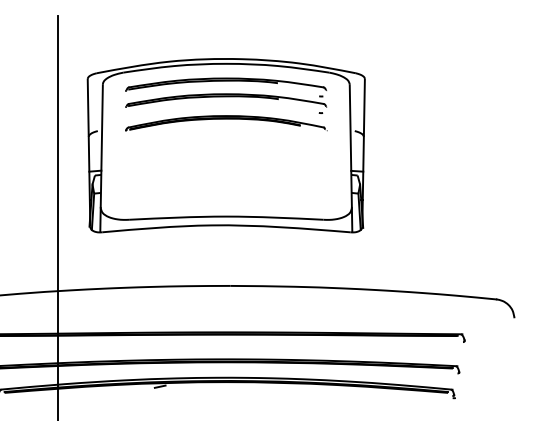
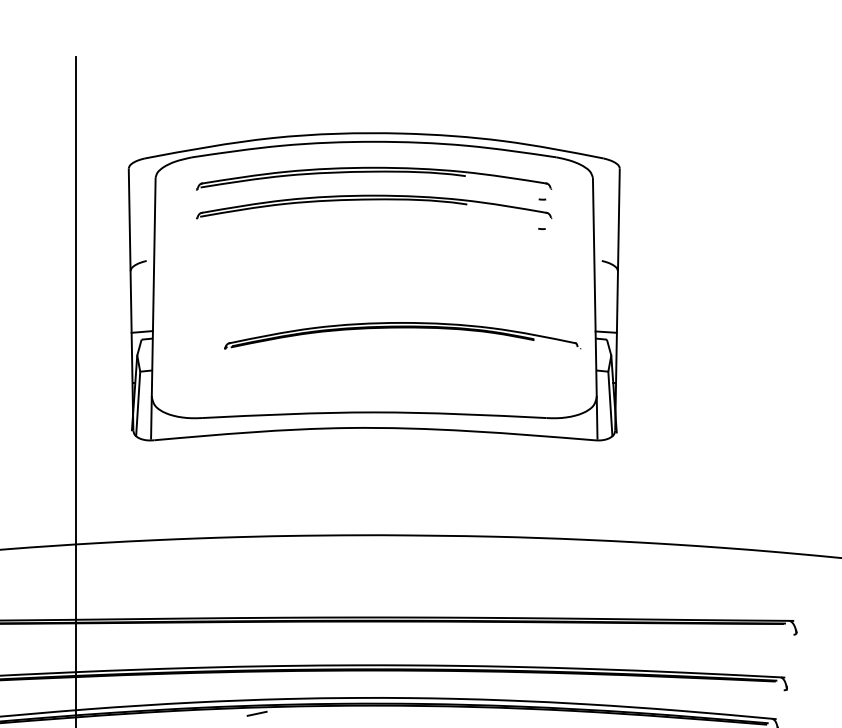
part: (226, 123) -> (402, 336), moved

